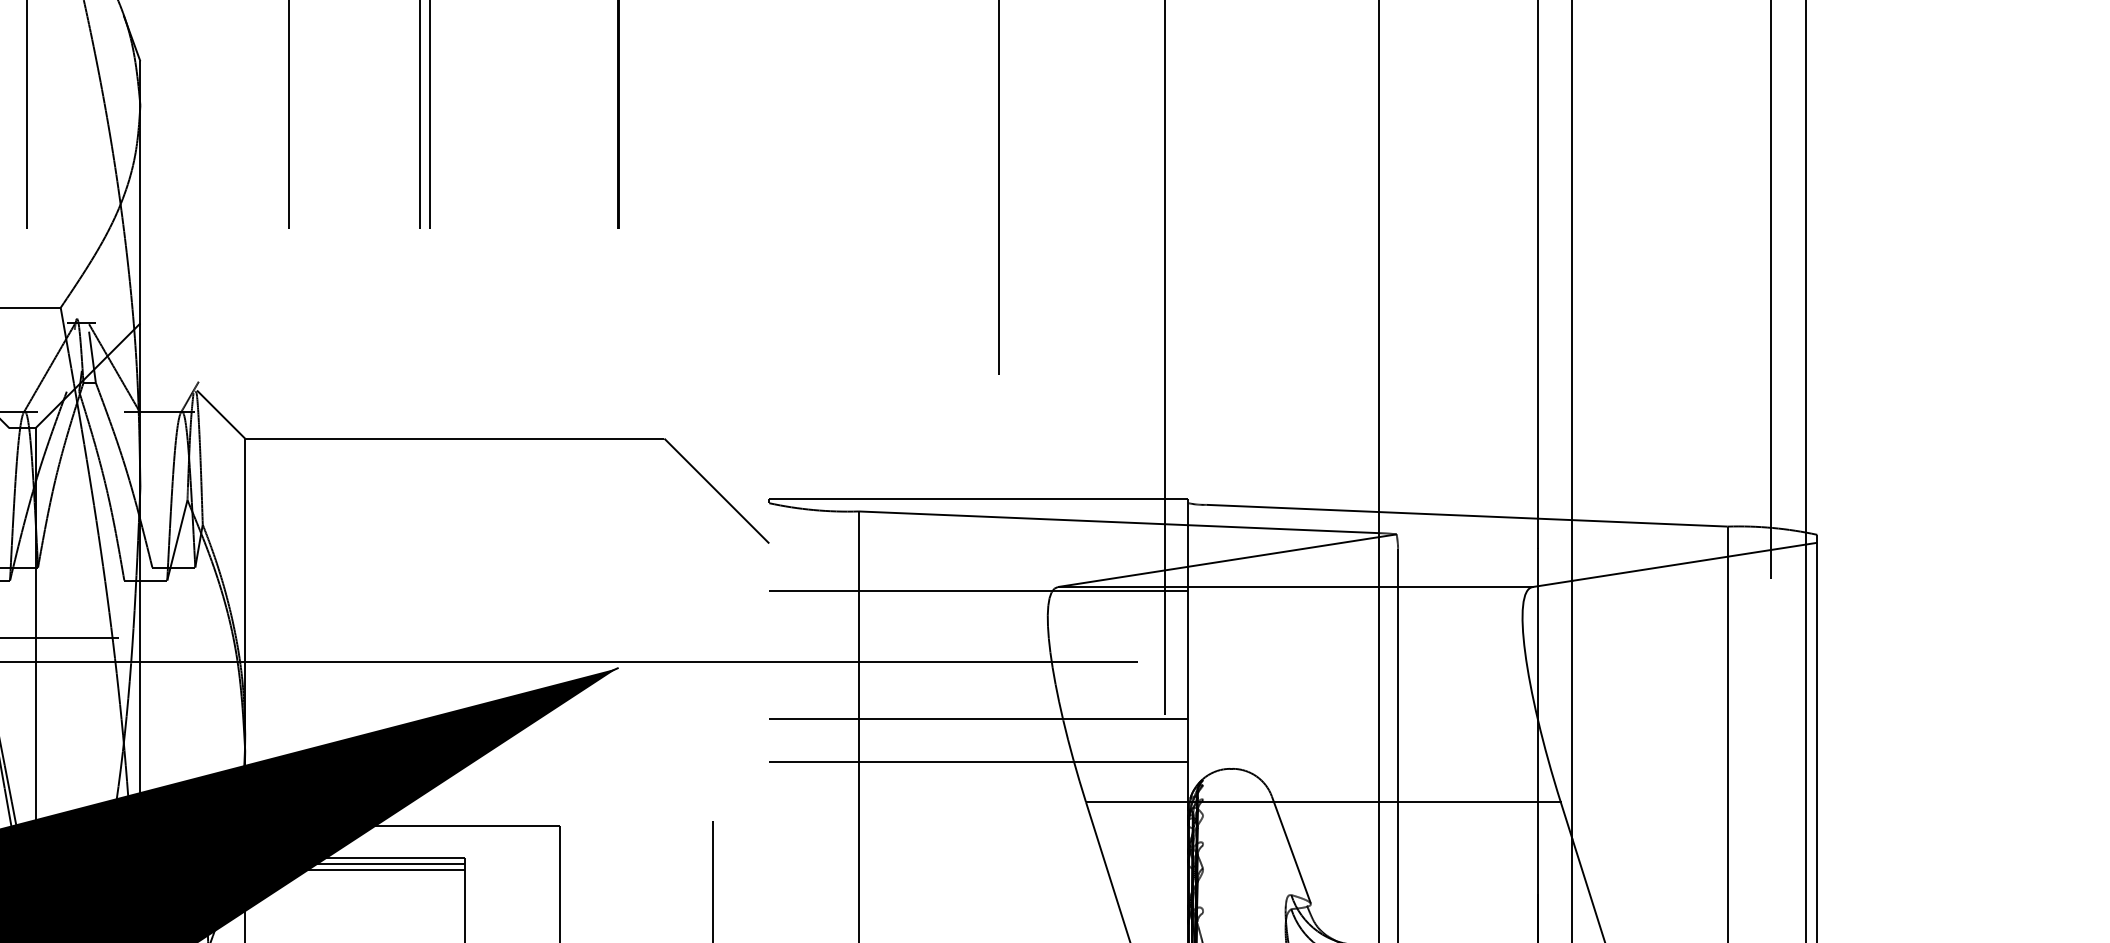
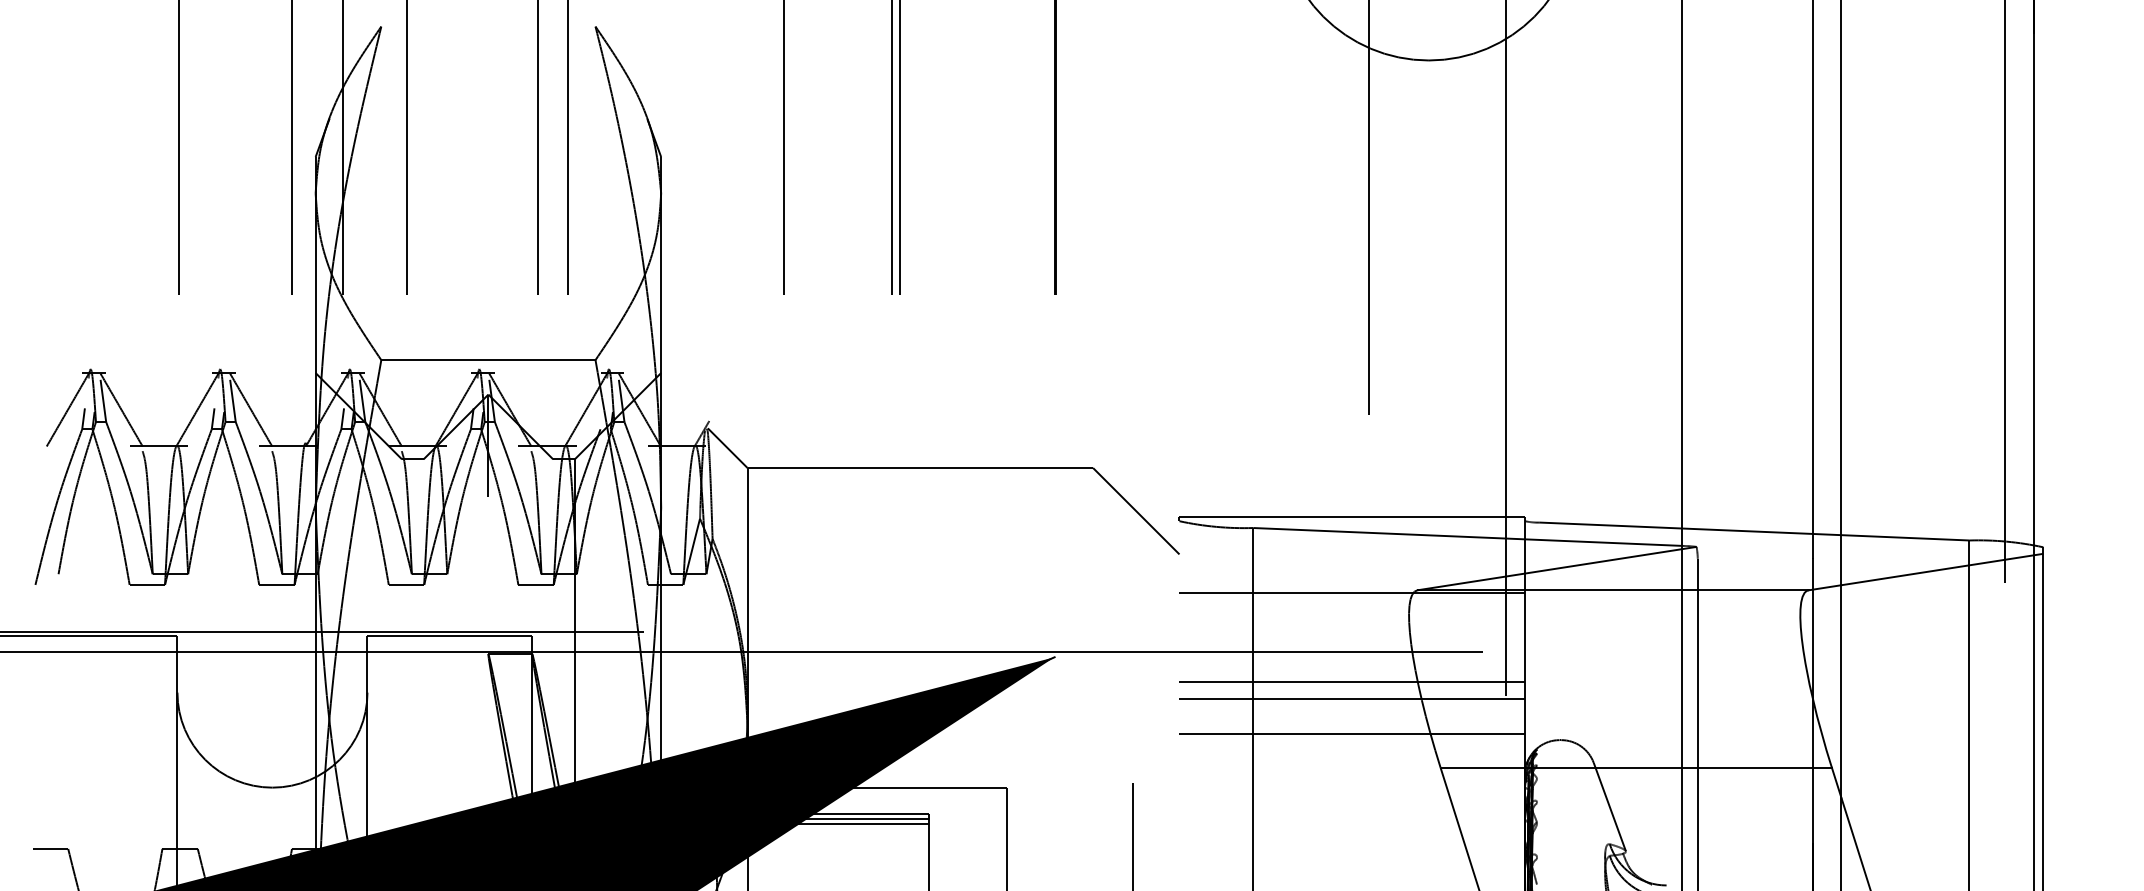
line: (979, 698) -> (1352, 682), added

